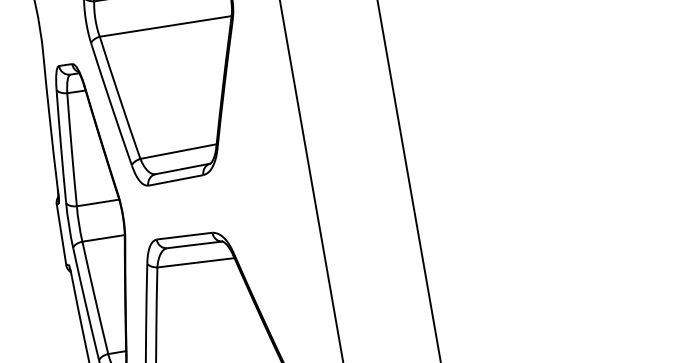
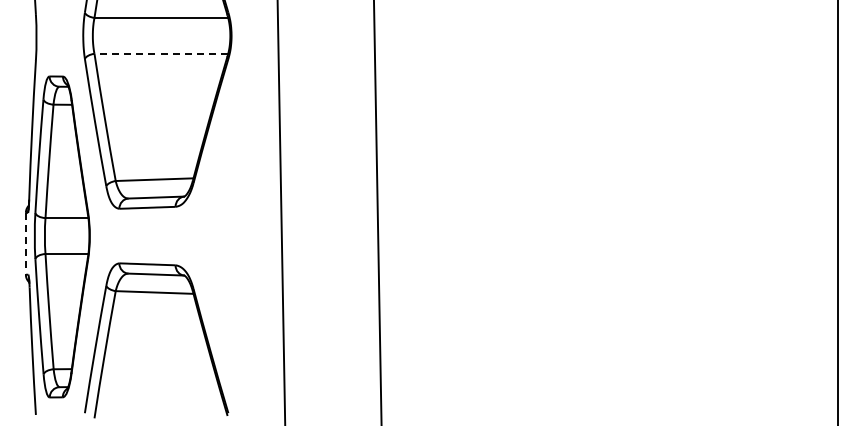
line: (165, 26) -> (161, 53), solid -> dashed
line: (61, 234) -> (25, 243), solid -> dashed

